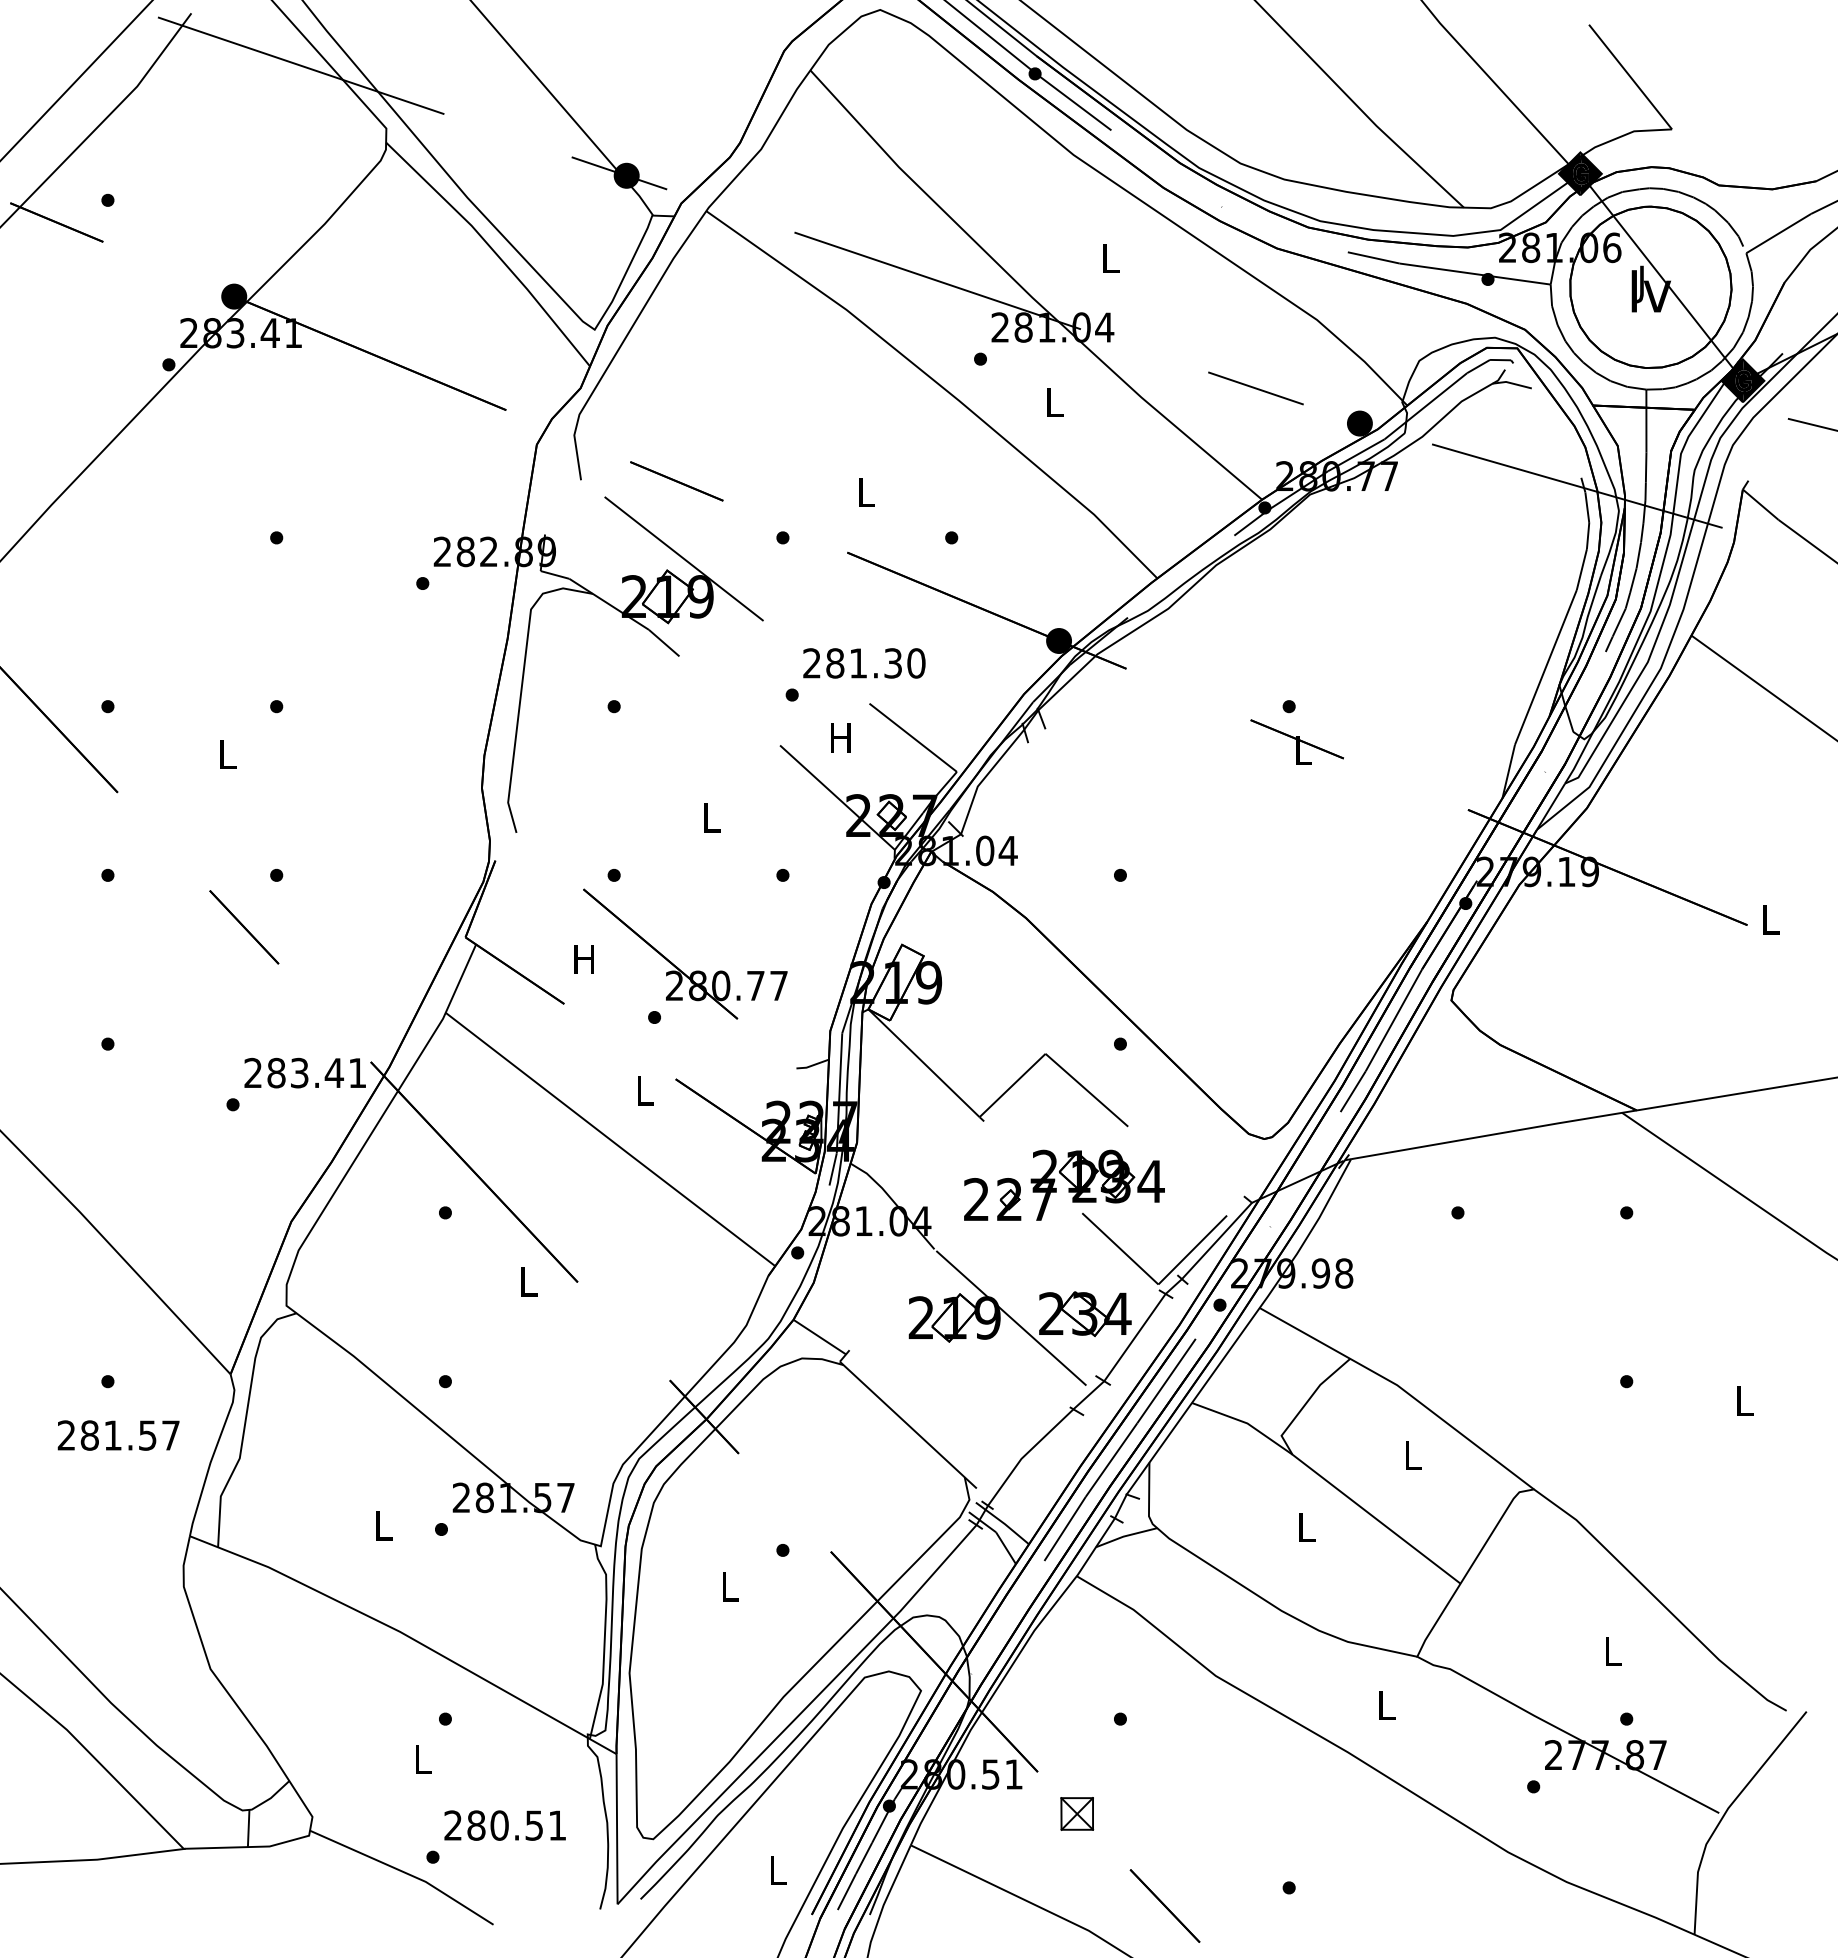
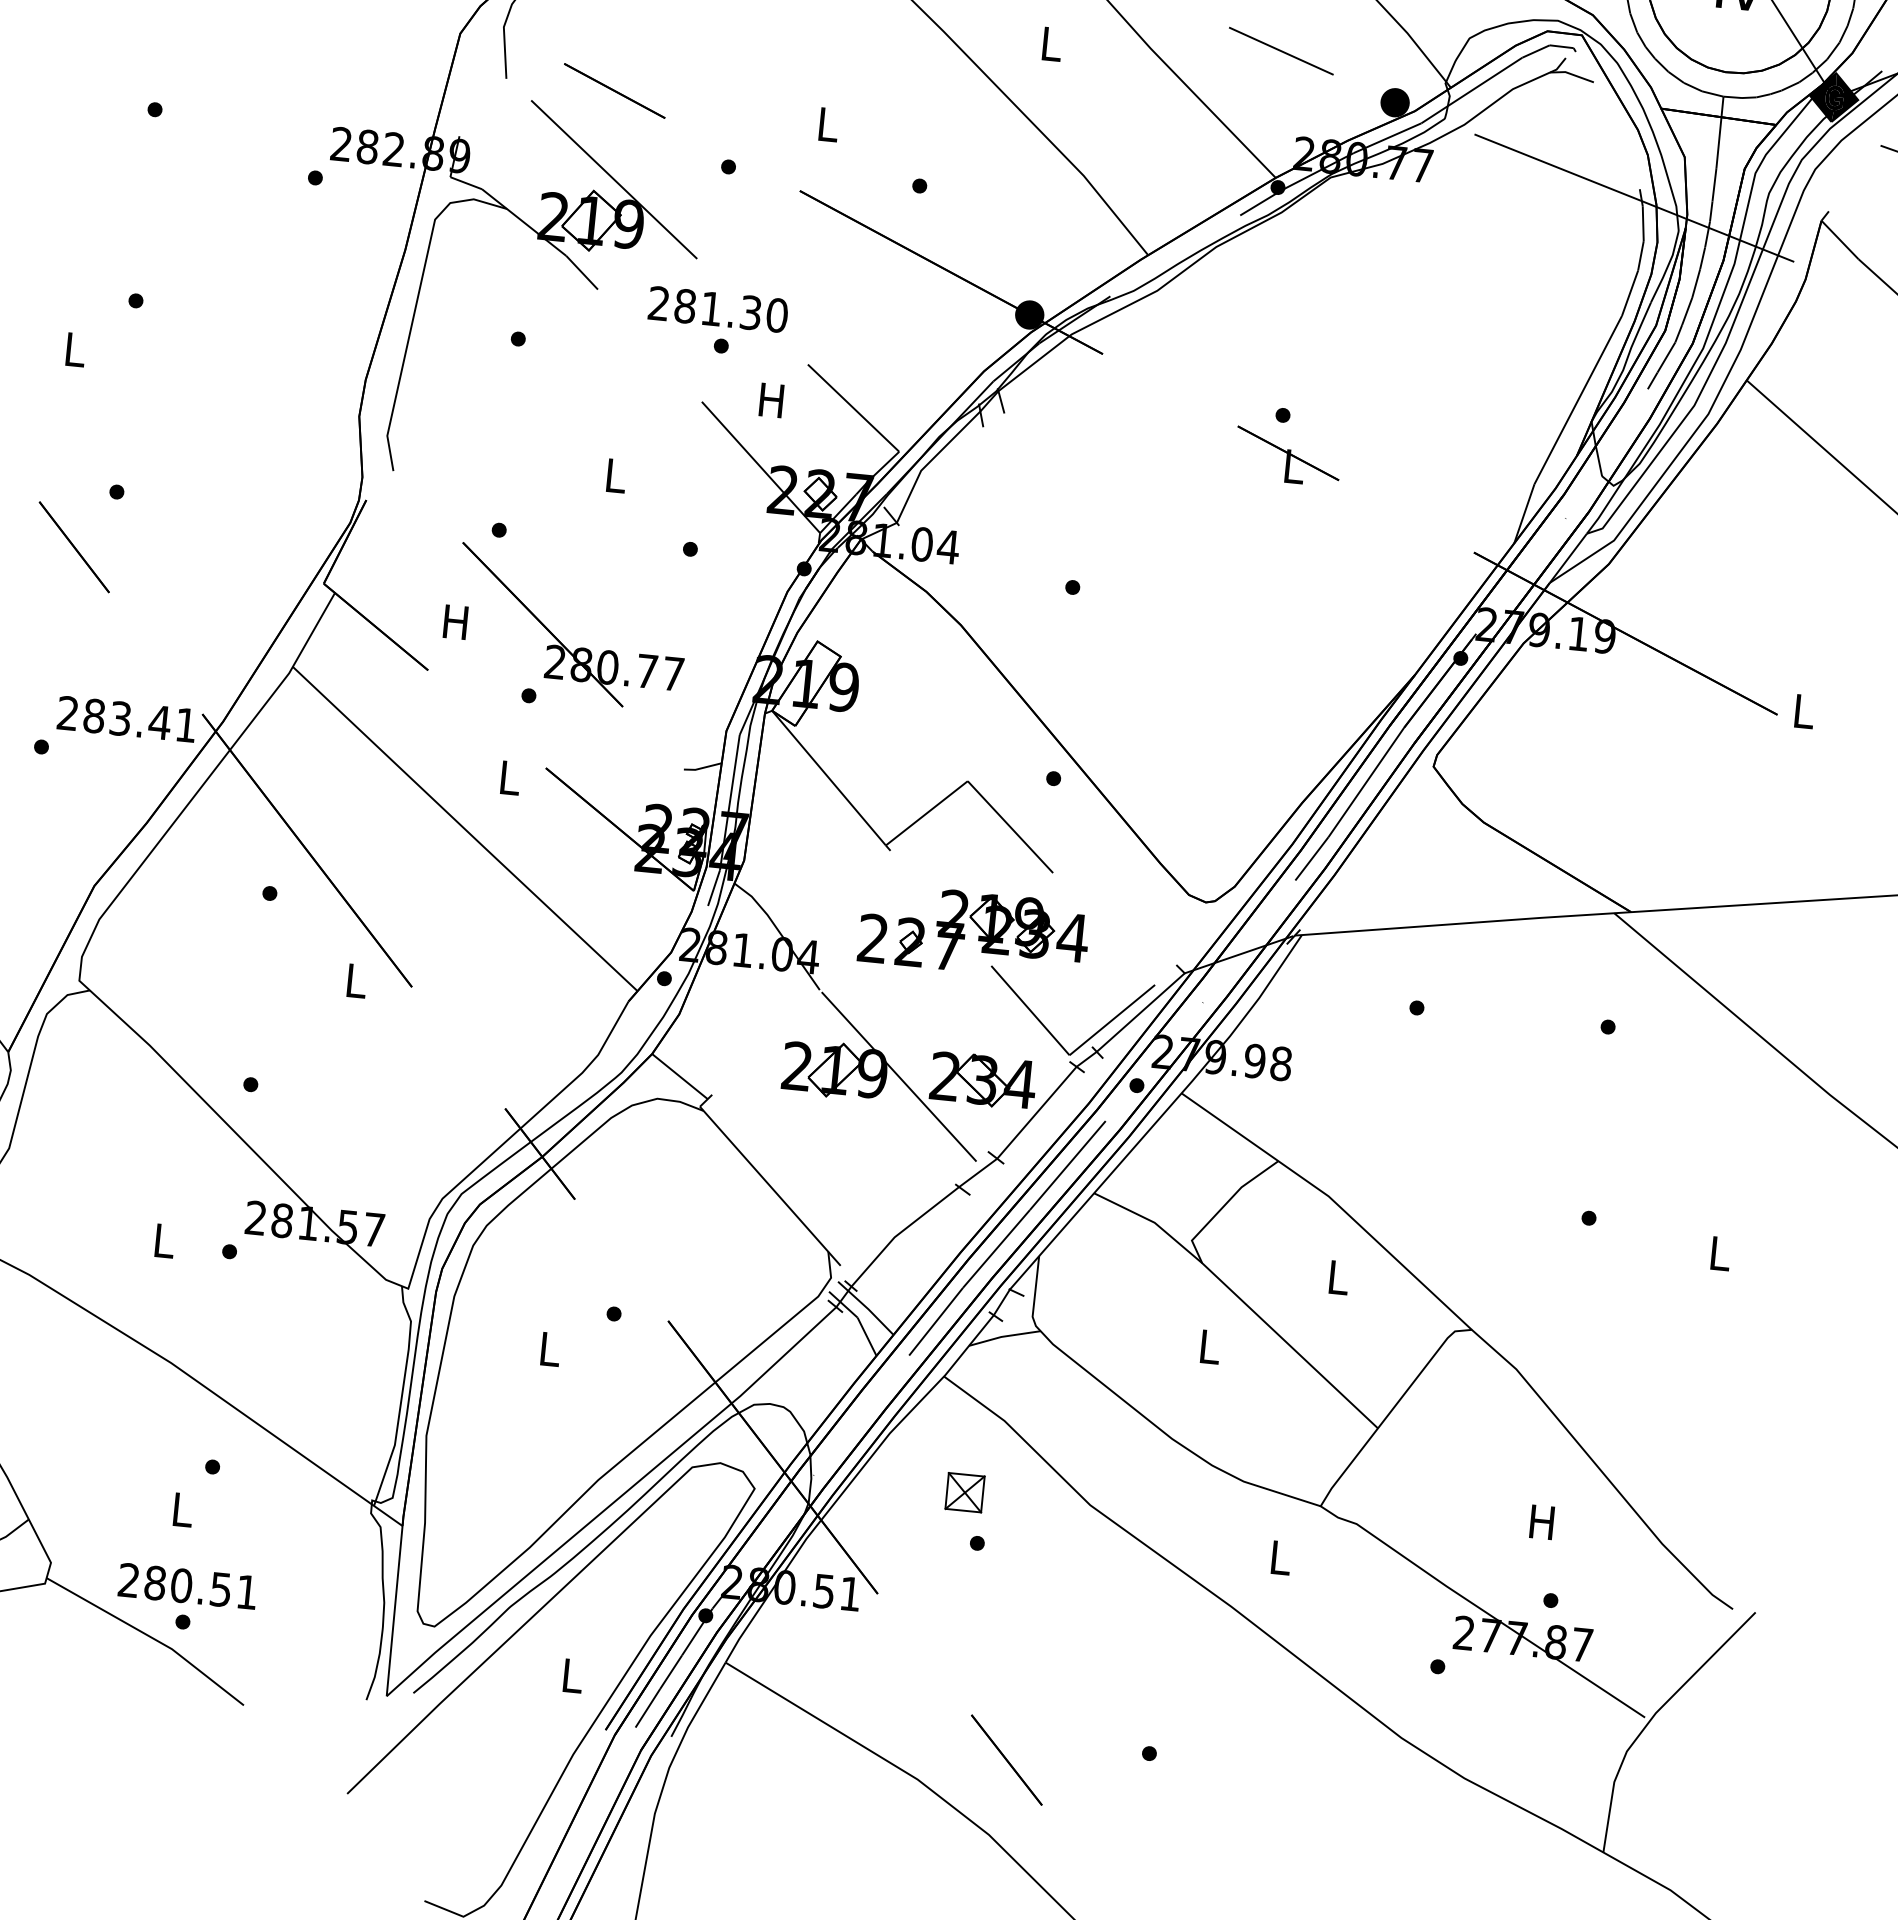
text: (864, 663) -> (718, 309), moved
text: (1611, 1651) -> (1541, 1522), L -> H
part: (1077, 1813) -> (965, 1492), moved
text: (504, 1825) -> (187, 1586), moved

